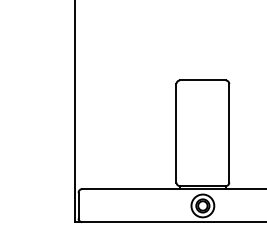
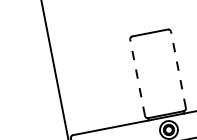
line: (176, 132) -> (137, 77), solid -> dashed
line: (229, 132) -> (178, 69), solid -> dashed

